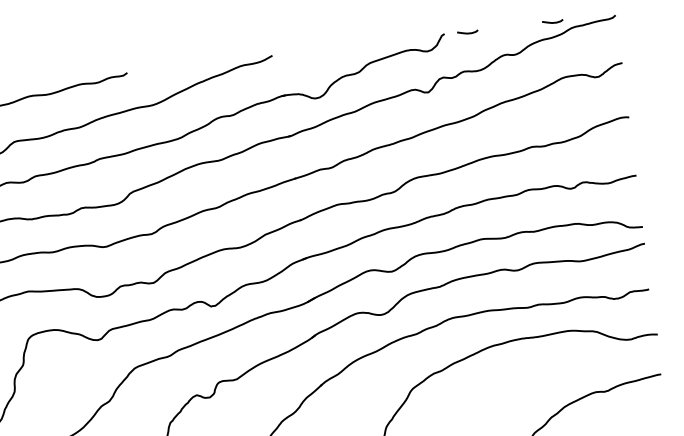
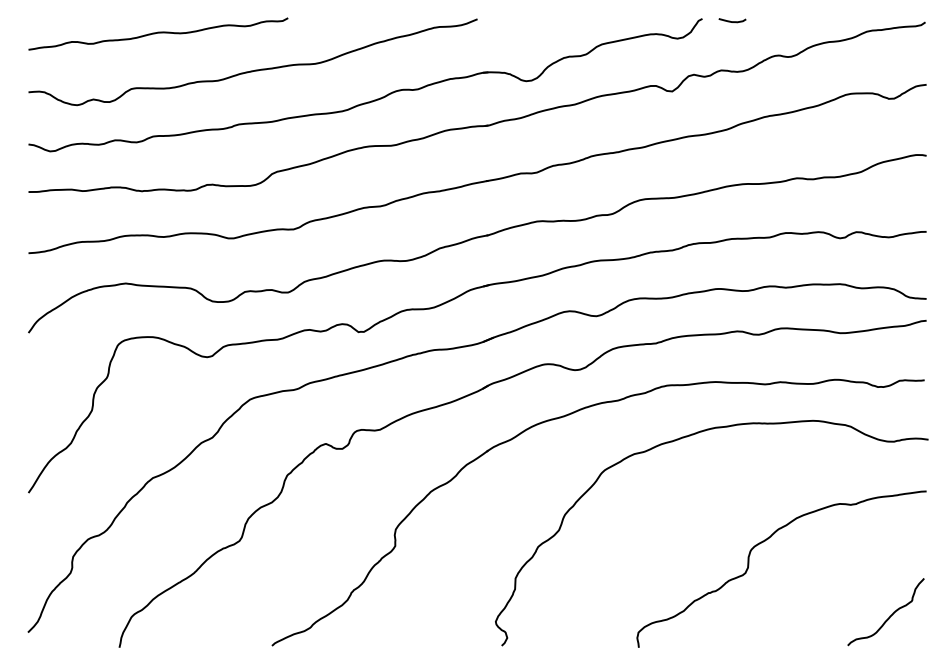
curve: (552, 22) -> (843, 21), removed

